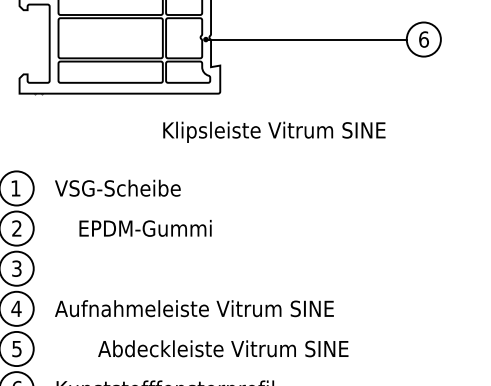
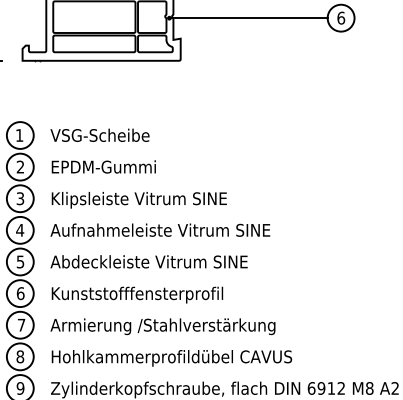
text: (273, 132) -> (138, 200), moved
text: (145, 227) -> (103, 166), moved
text: (222, 348) -> (148, 261), moved

